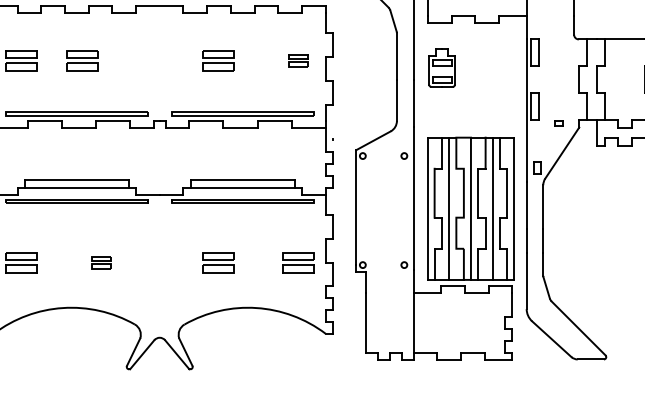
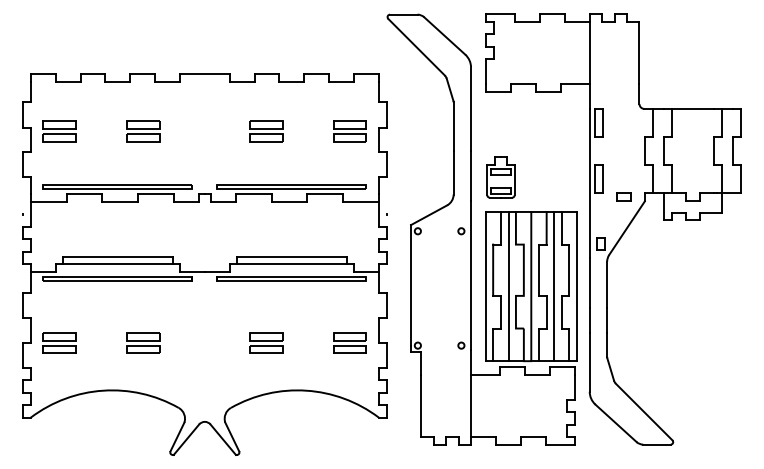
part: (82, 60) -> (143, 131), moved
part: (297, 60) -> (349, 131), size x1.67
part: (441, 67) -> (500, 177), moved
part: (558, 122) -> (623, 196), size x1.67
part: (101, 262) -> (143, 342), size x1.67

